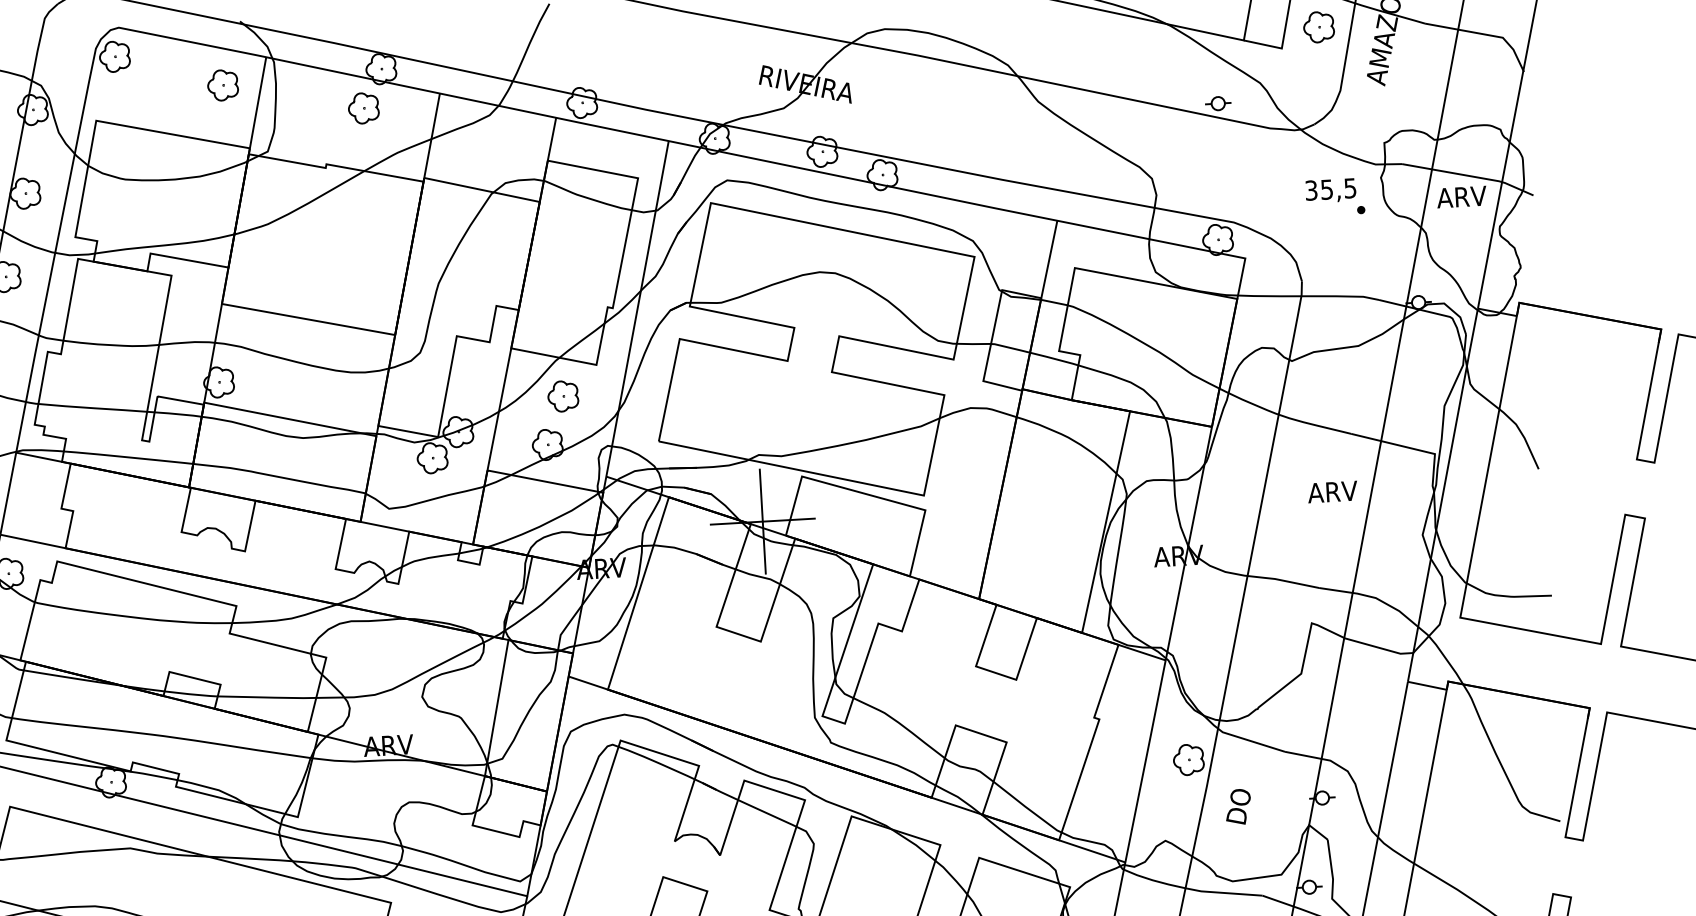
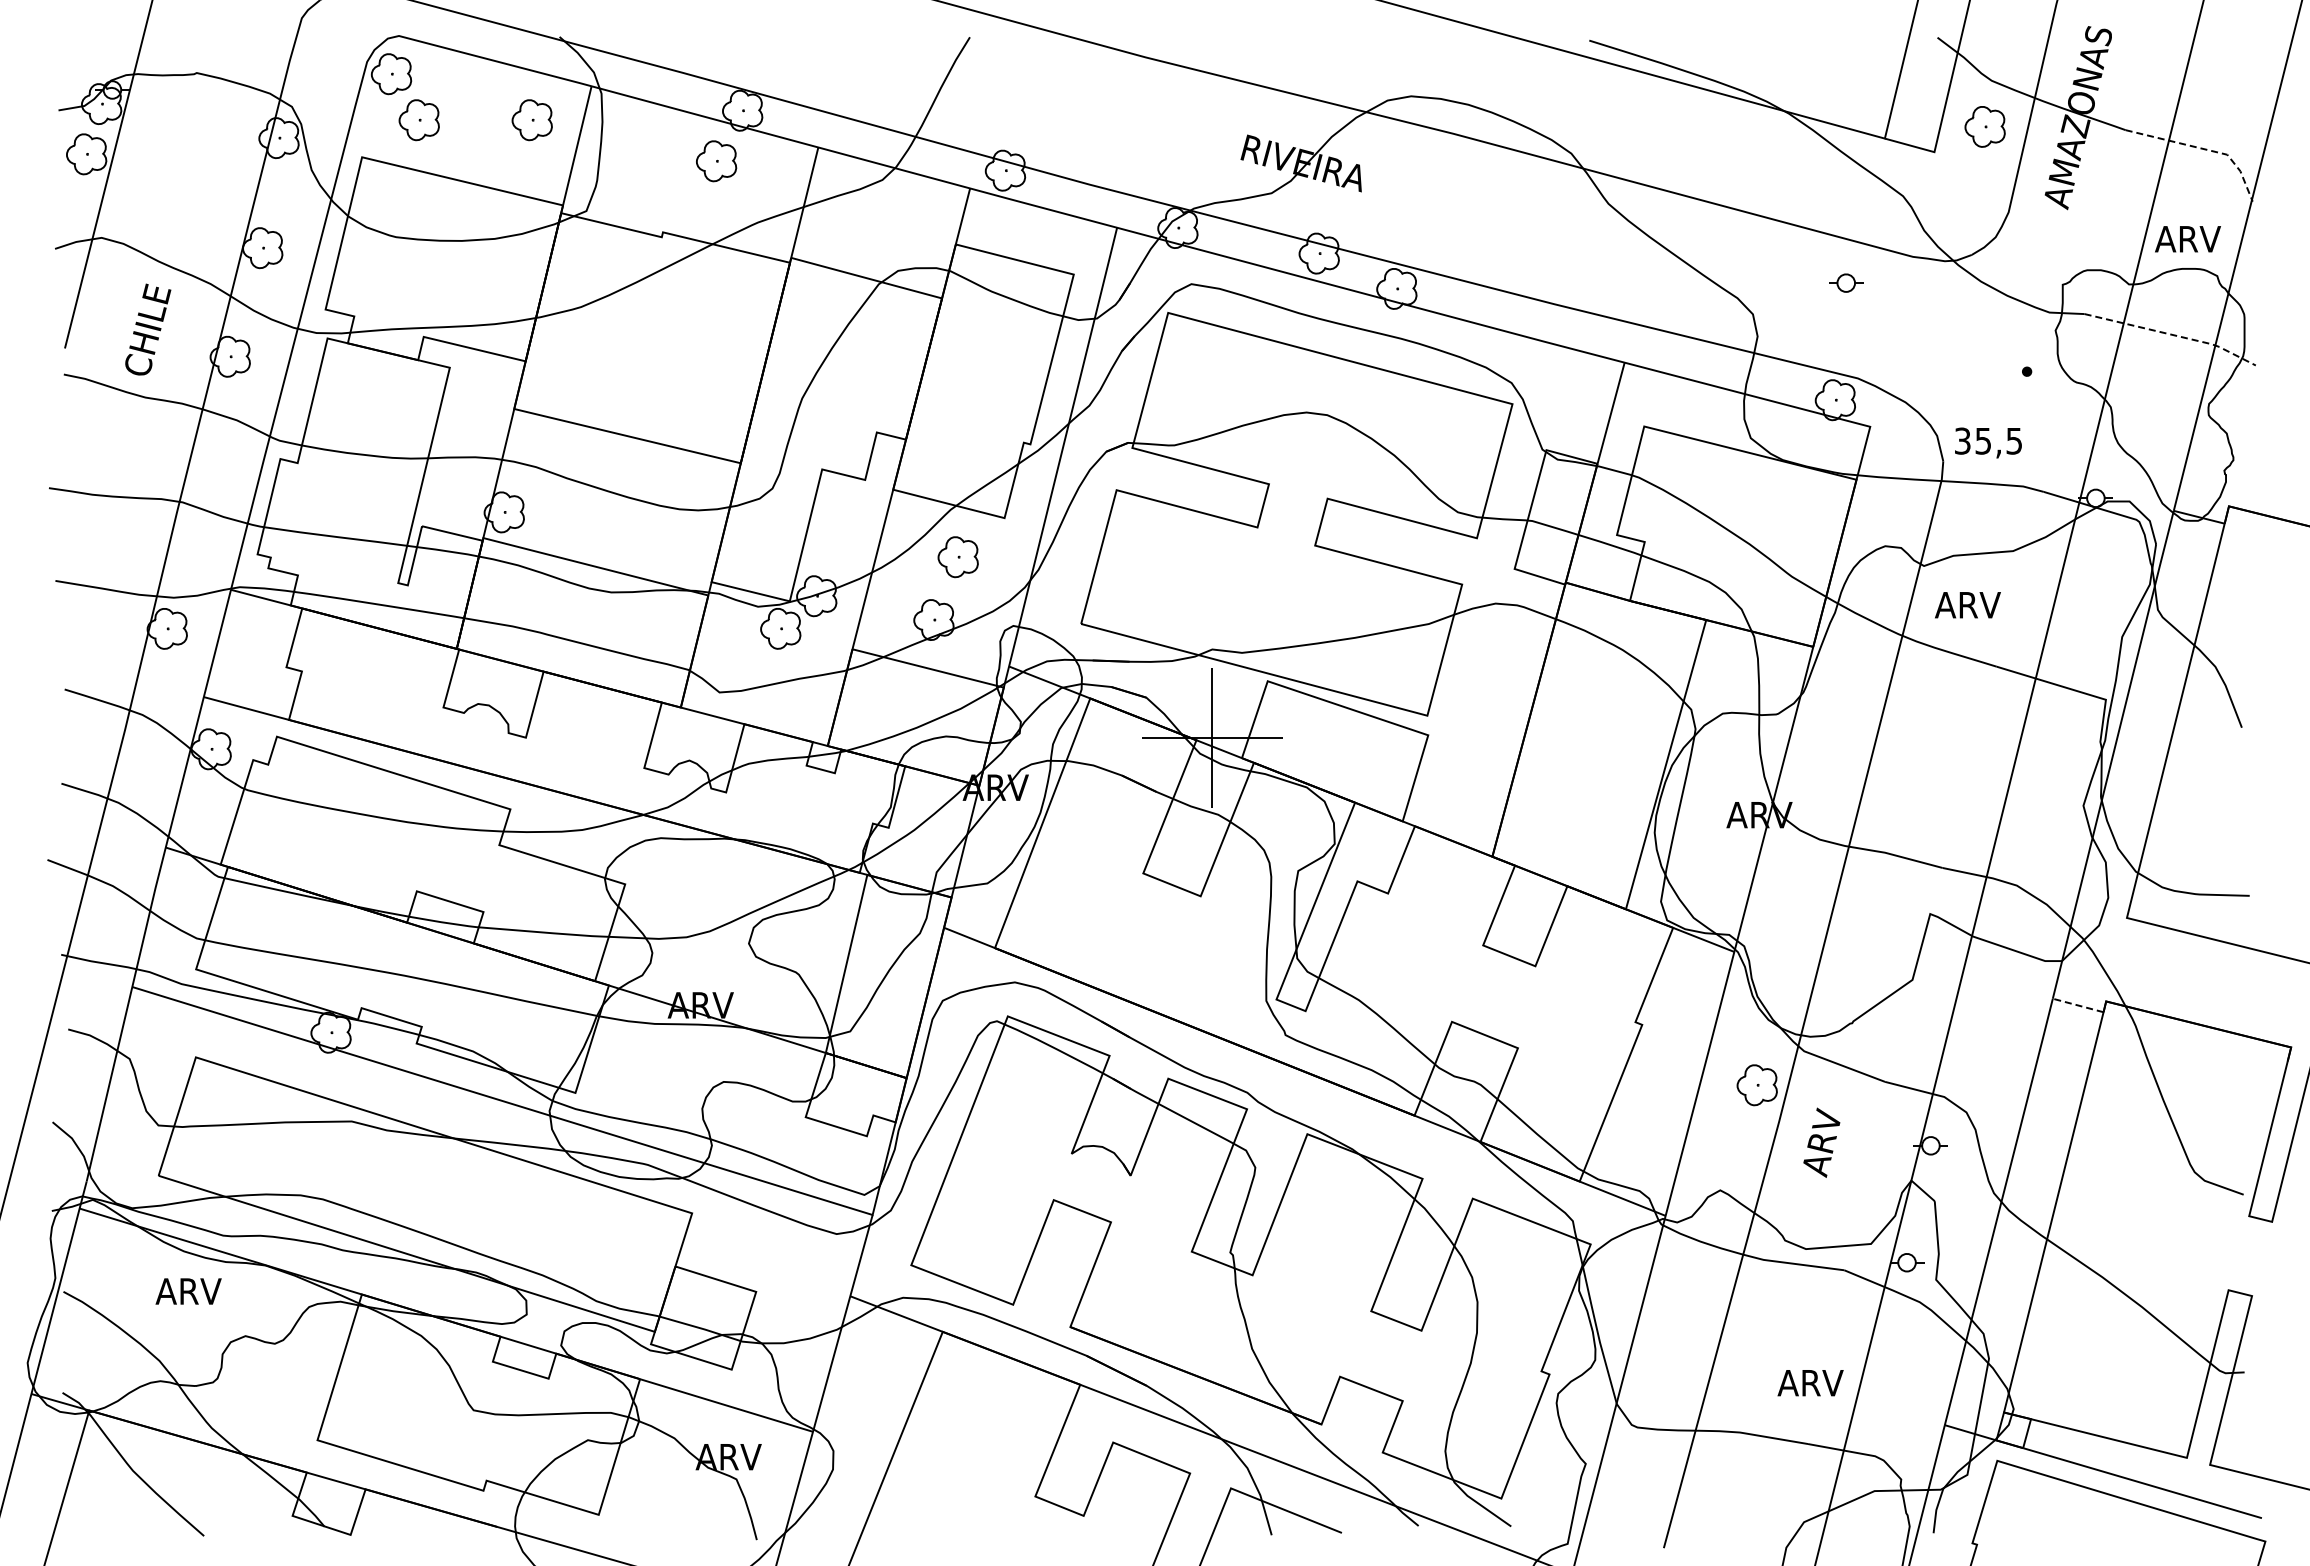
line: (1485, 34) -> (2204, 149), solid -> dashed
part: (137, 90) -> (418, 120), added
part: (1218, 103) -> (1846, 282), moved
line: (1470, 176) -> (2173, 335), solid -> dashed
text: (1330, 190) -> (1988, 442), moved
text: (1461, 197) -> (2187, 239), moved
text: (1332, 492) -> (1967, 605), moved
line: (1426, 685) -> (2077, 1005), solid -> dashed
text: (1239, 800) -> (1821, 1142), DO -> ARV

